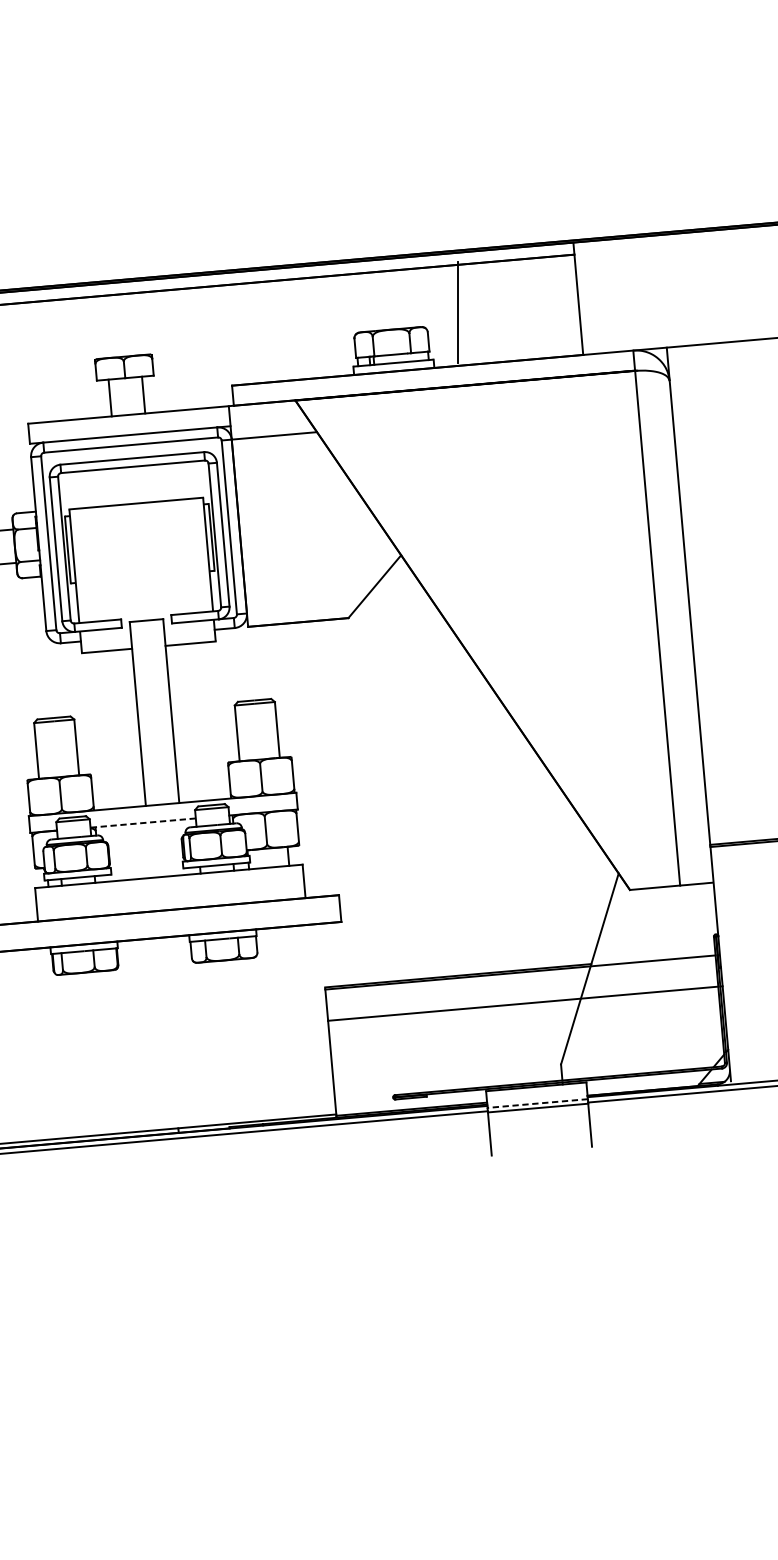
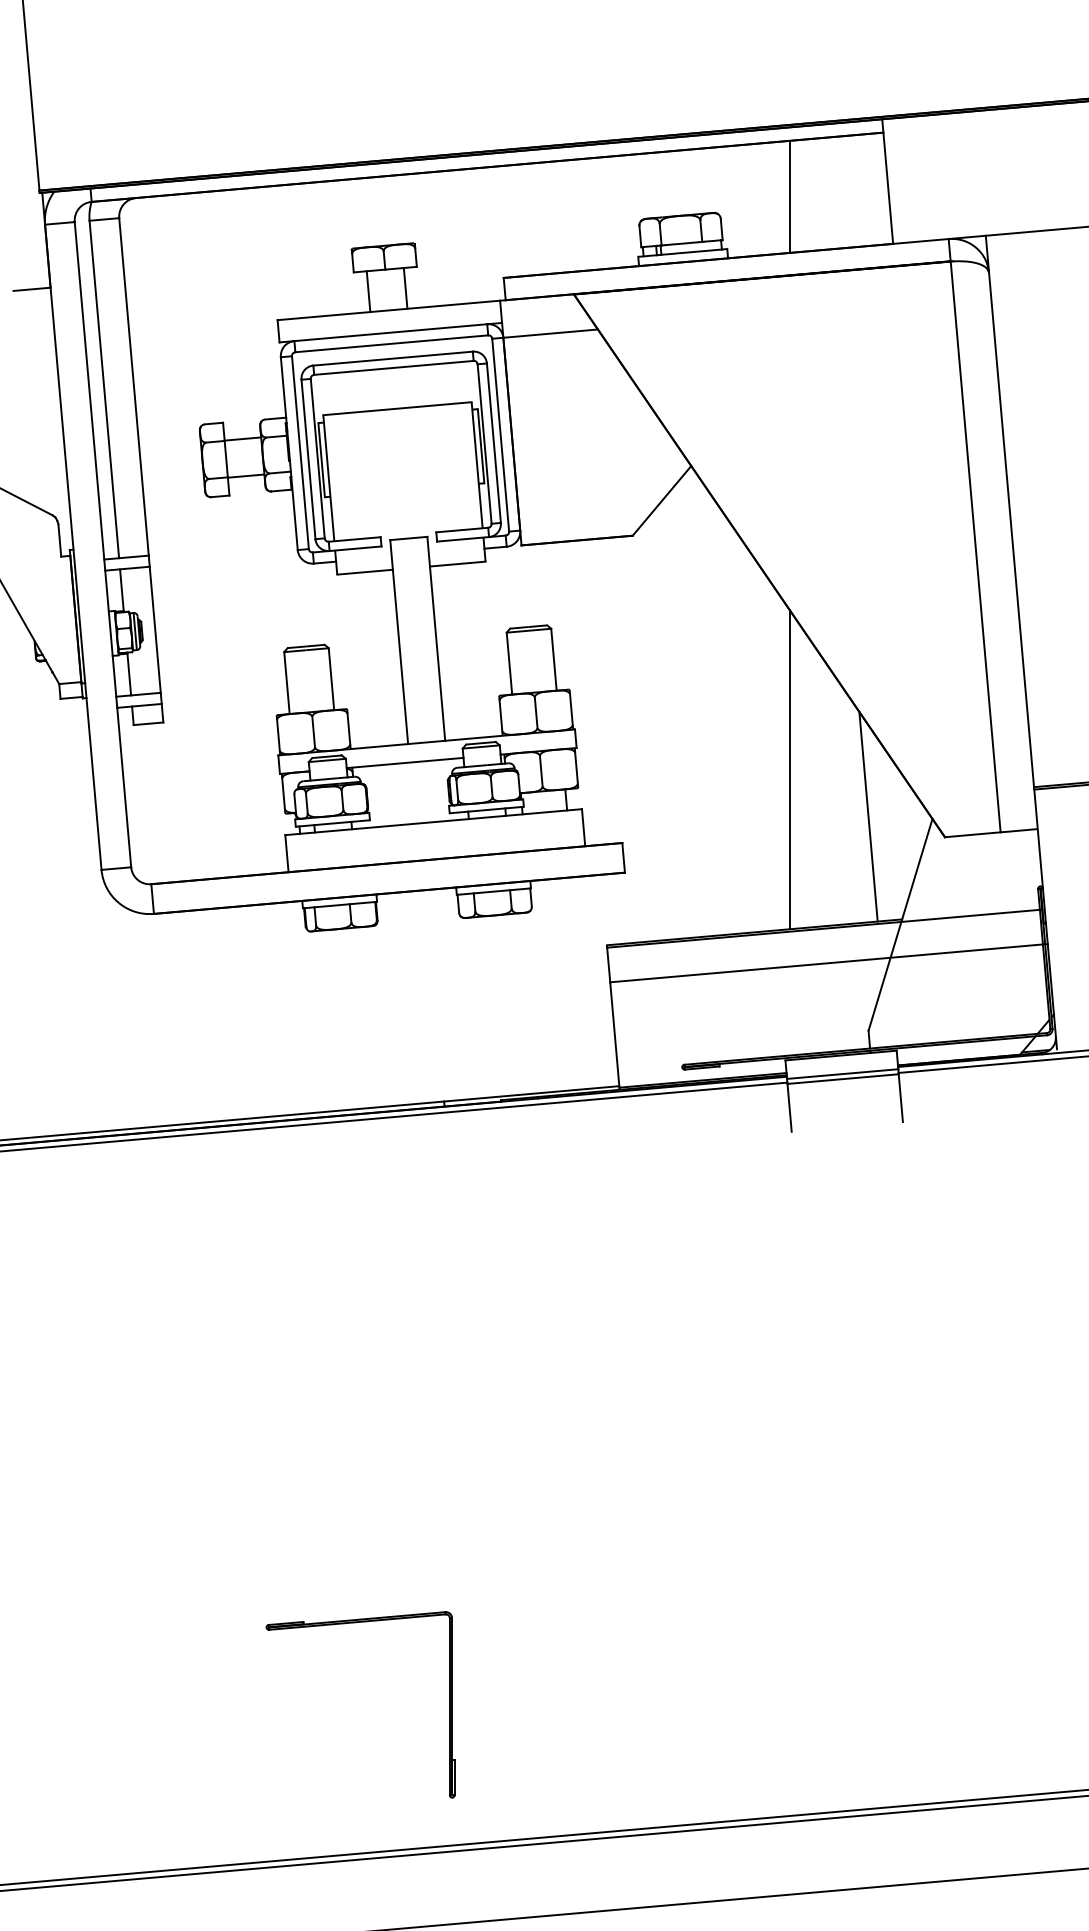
line: (458, 312) -> (789, 196), moved
line: (143, 823) -> (405, 763), dashed -> solid
line: (489, 828) -> (789, 769), added
line: (560, 871) -> (868, 816), added
line: (537, 1103) -> (842, 1074), dashed -> solid

